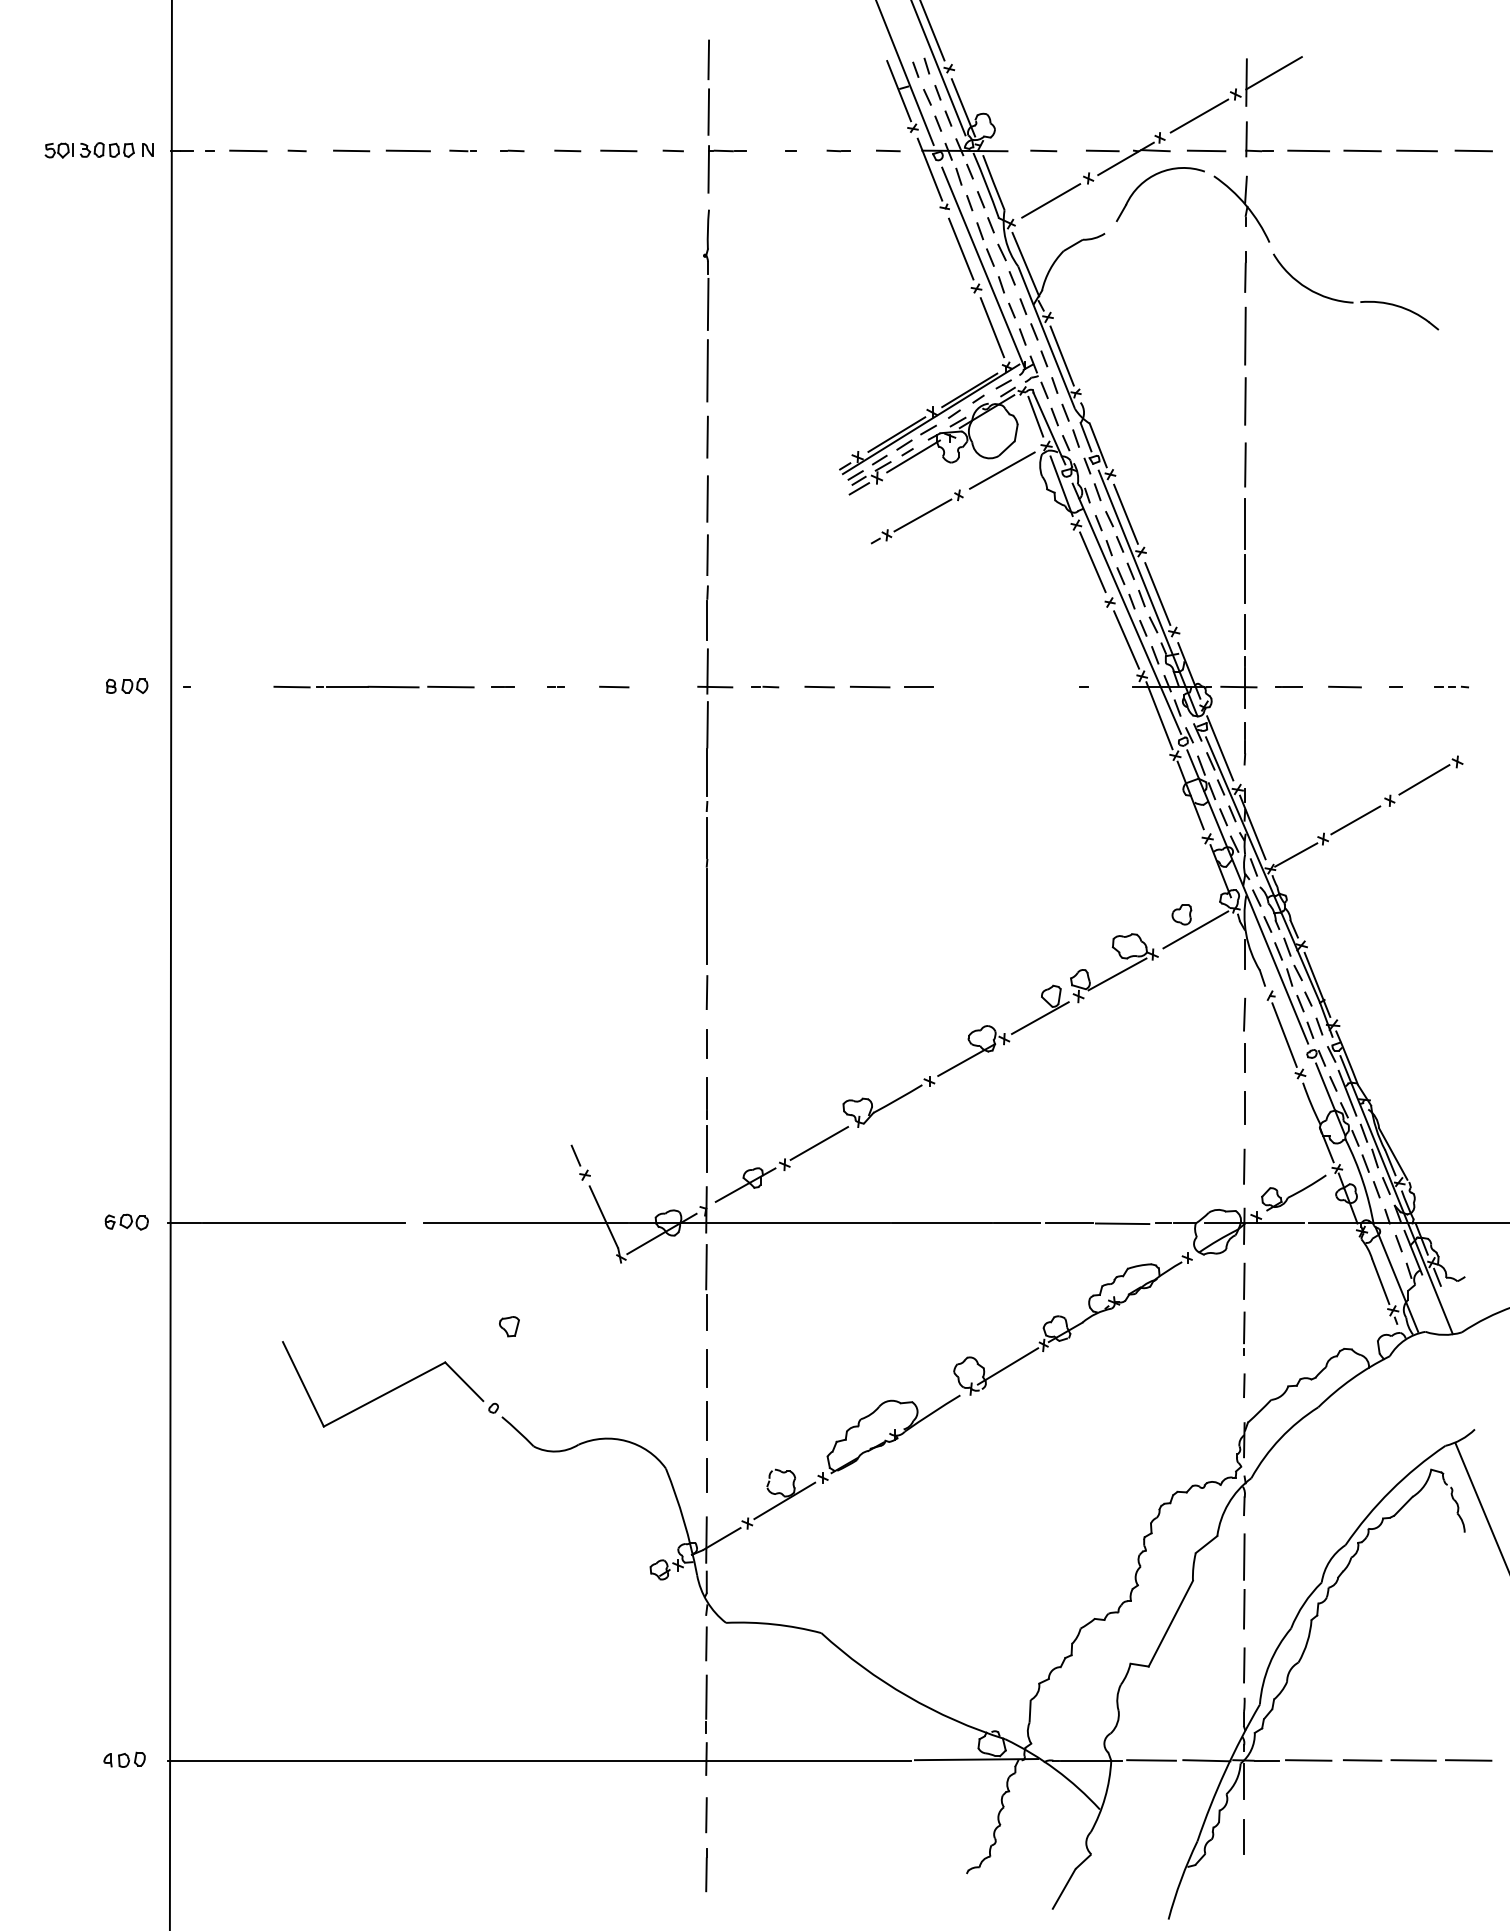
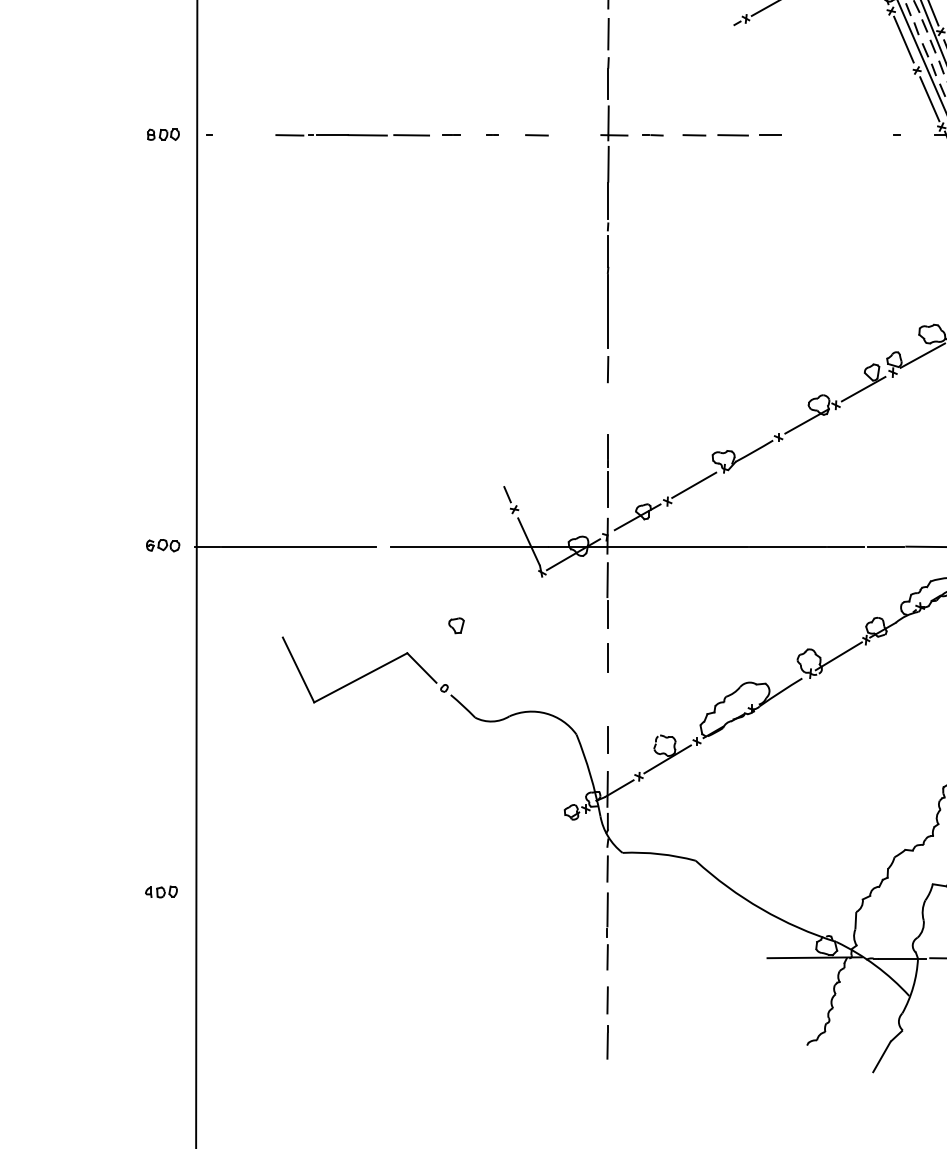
line: (706, 1044) -> (607, 409), removed
line: (706, 1420) -> (607, 697), removed
part: (124, 1759) -> (161, 891), moved
line: (539, 1760) -> (479, 958), removed

